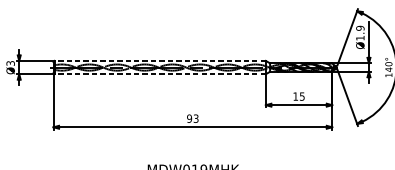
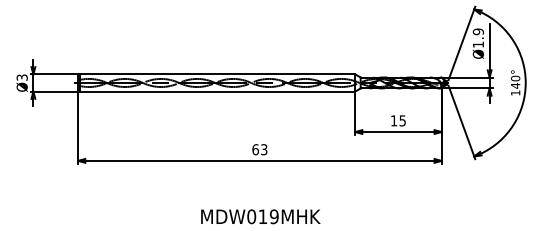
line: (160, 61) -> (217, 74), dashed -> solid
line: (160, 74) -> (217, 91), dashed -> solid
text: (189, 118) -> (255, 149), 93 -> 63

